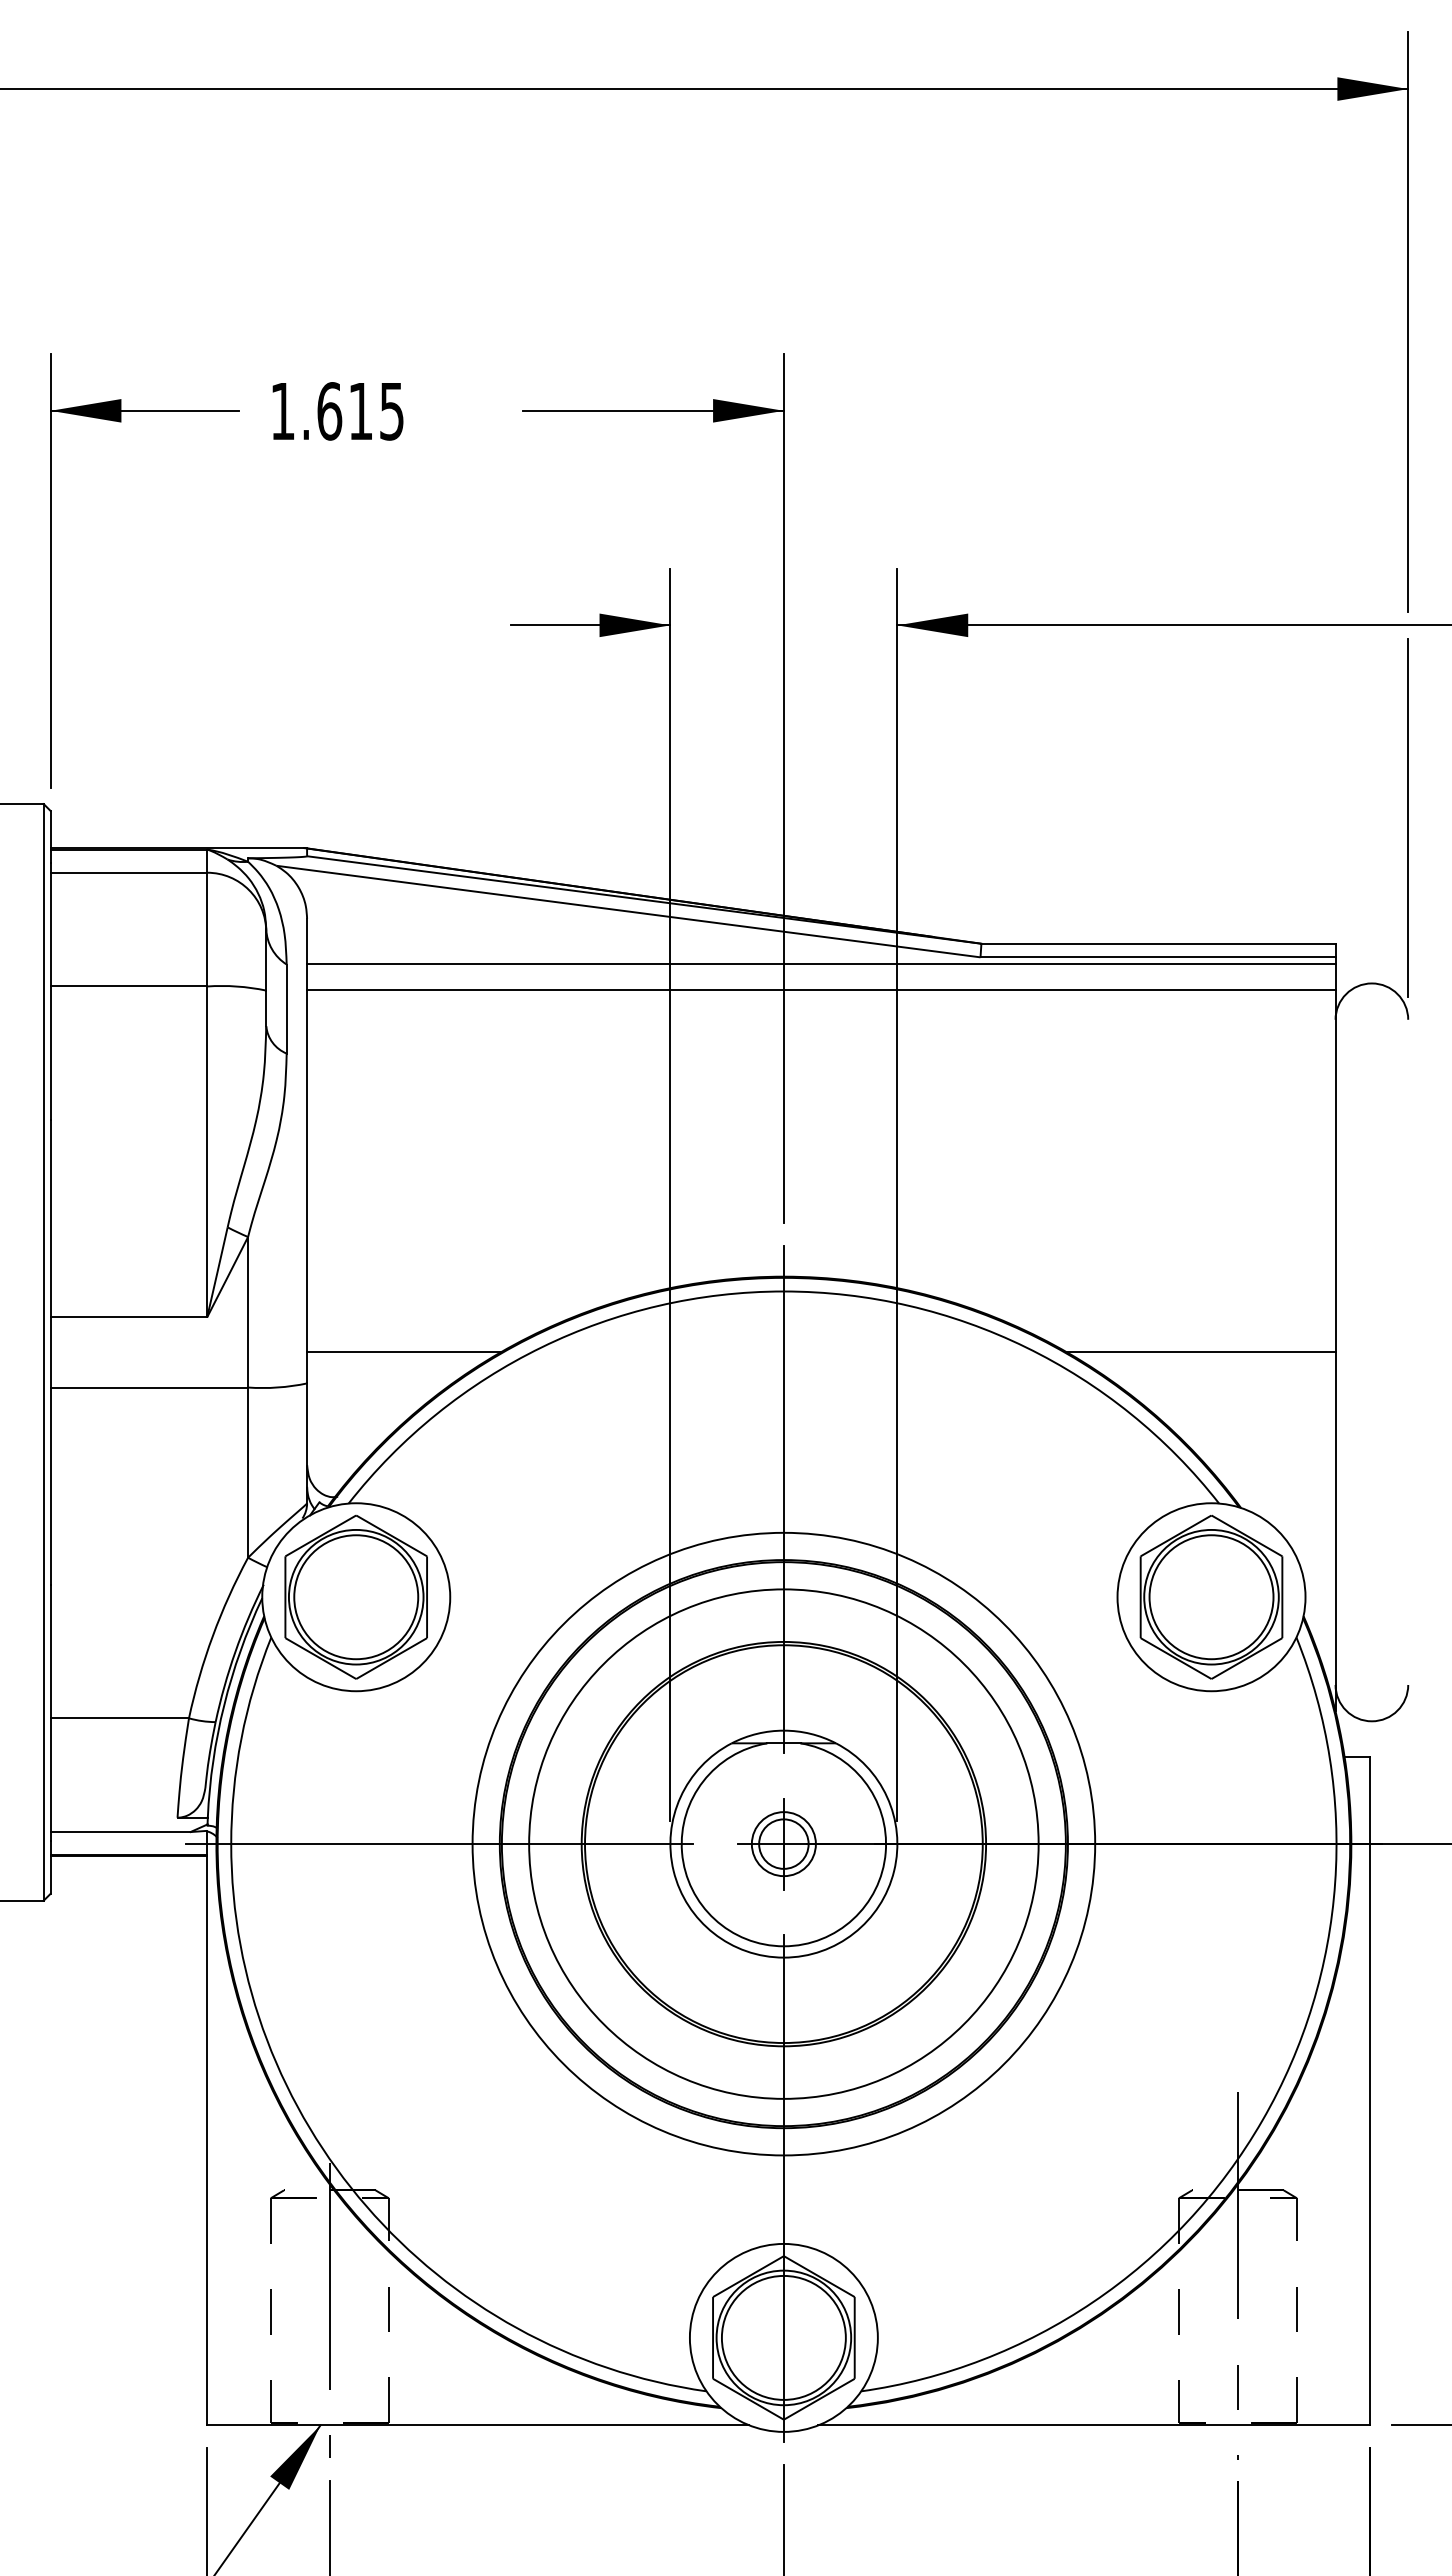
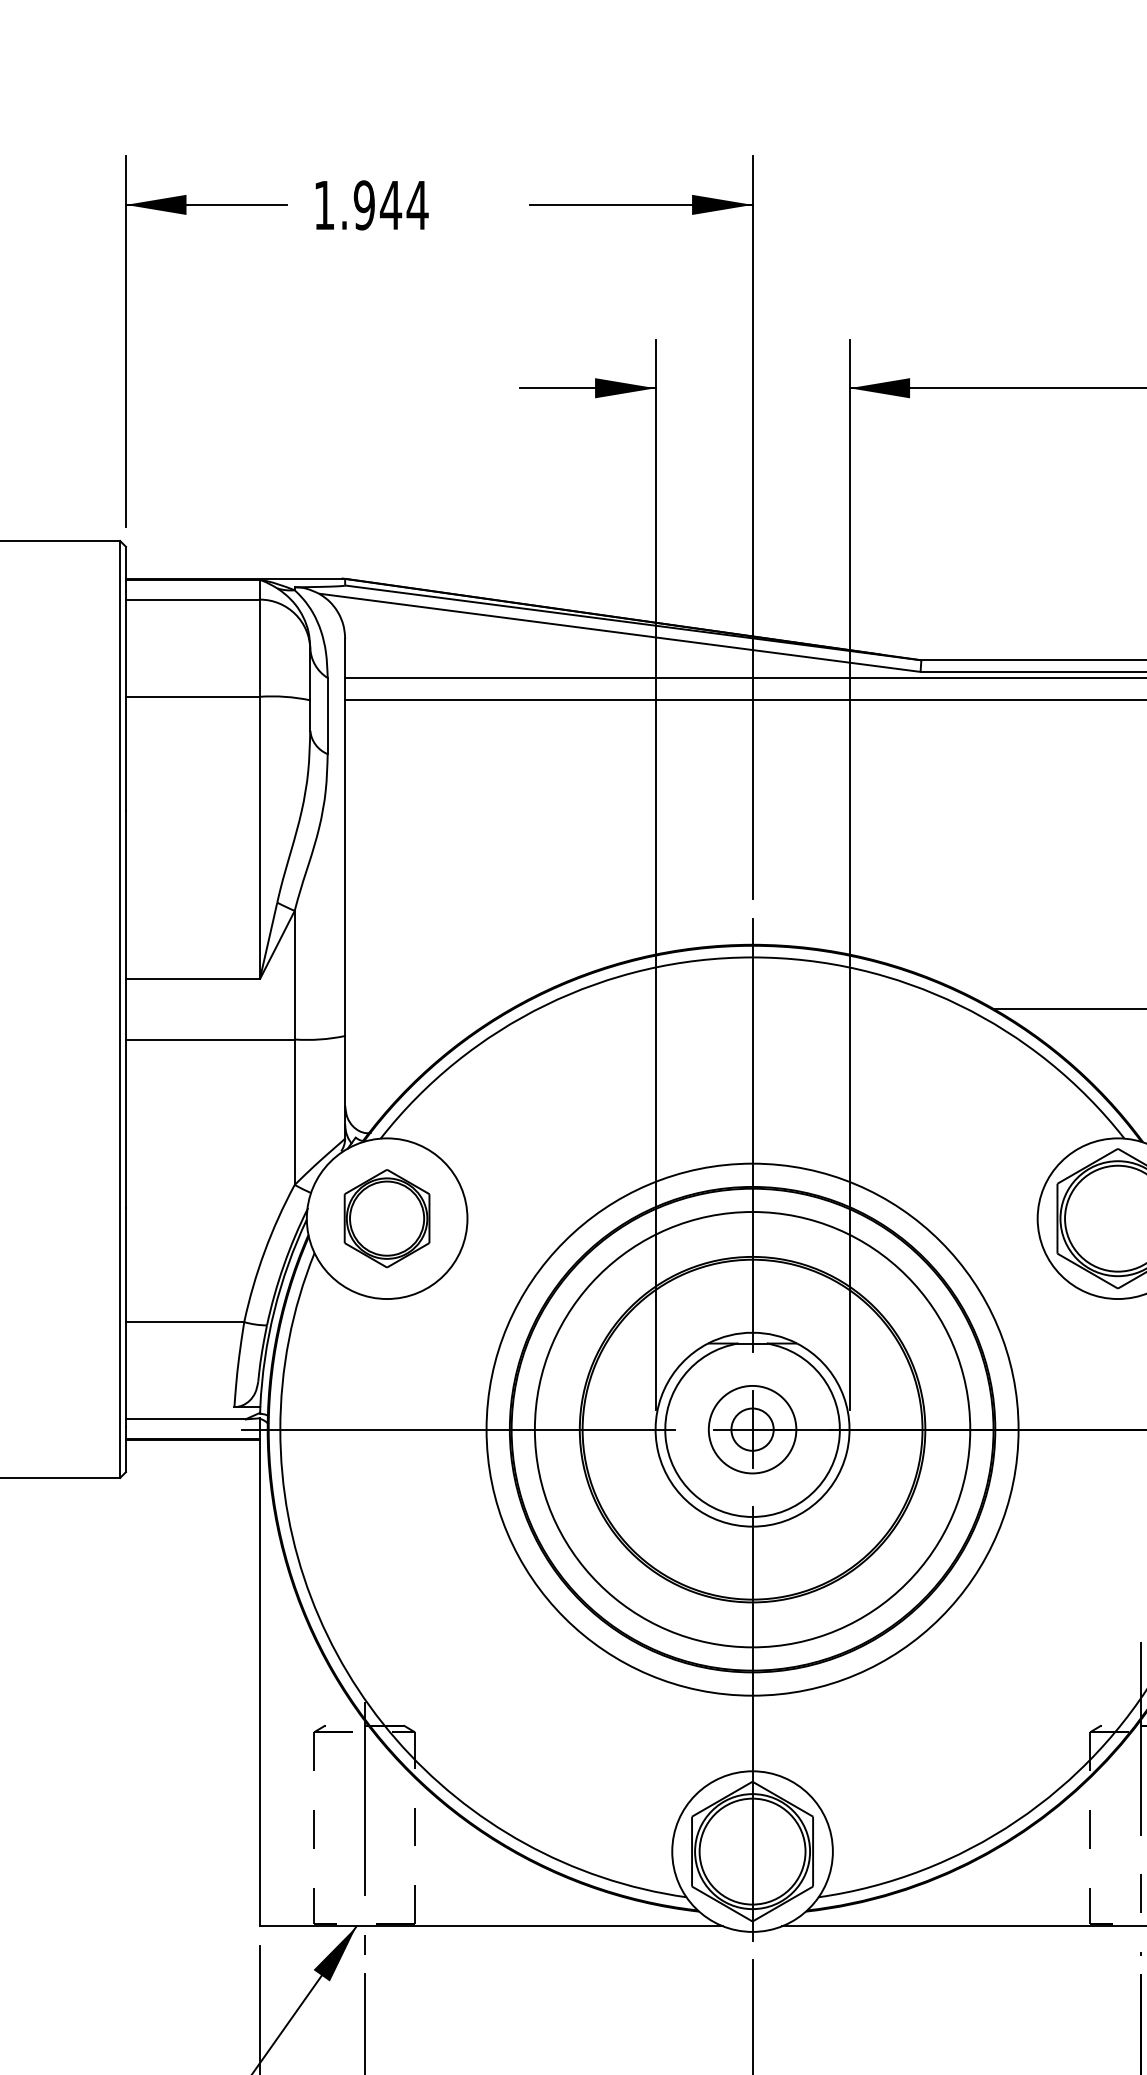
text: (360, 411) -> (390, 205), 1.615 -> 1.944
line: (403, 1352) -> (427, 1009), removed
part: (355, 1596) -> (386, 1218), size x0.7
circle: (783, 1844) -> (752, 1429), size x1.6

